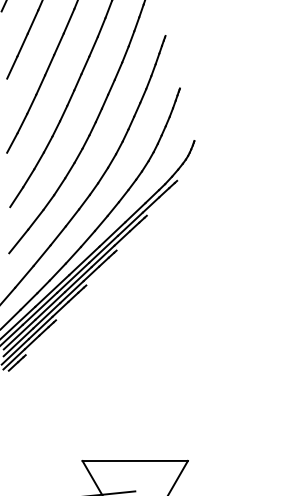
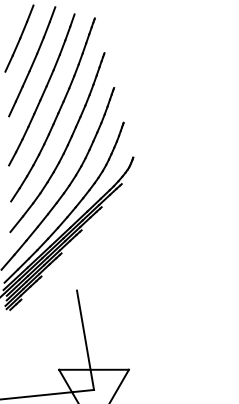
line: (122, 415) -> (85, 339), added

